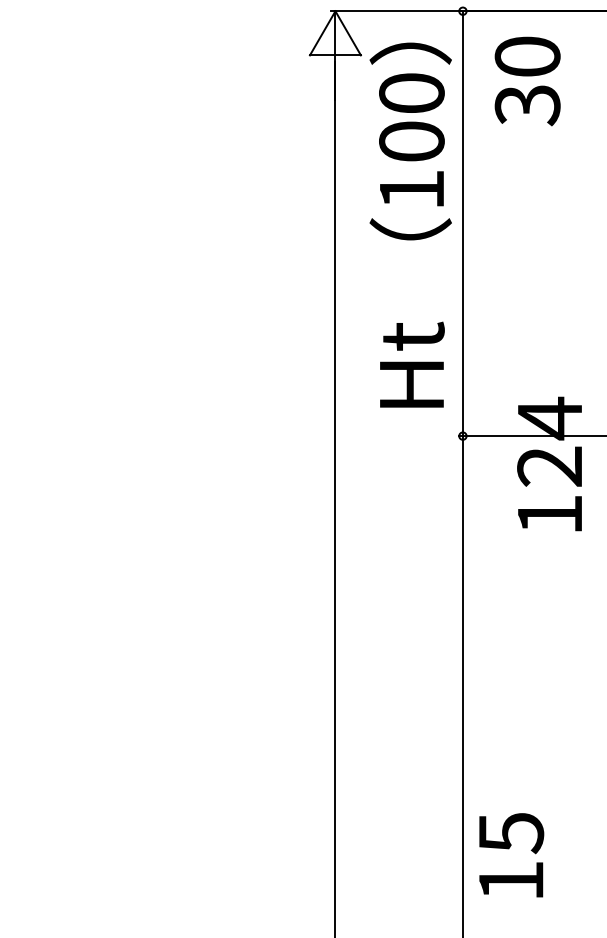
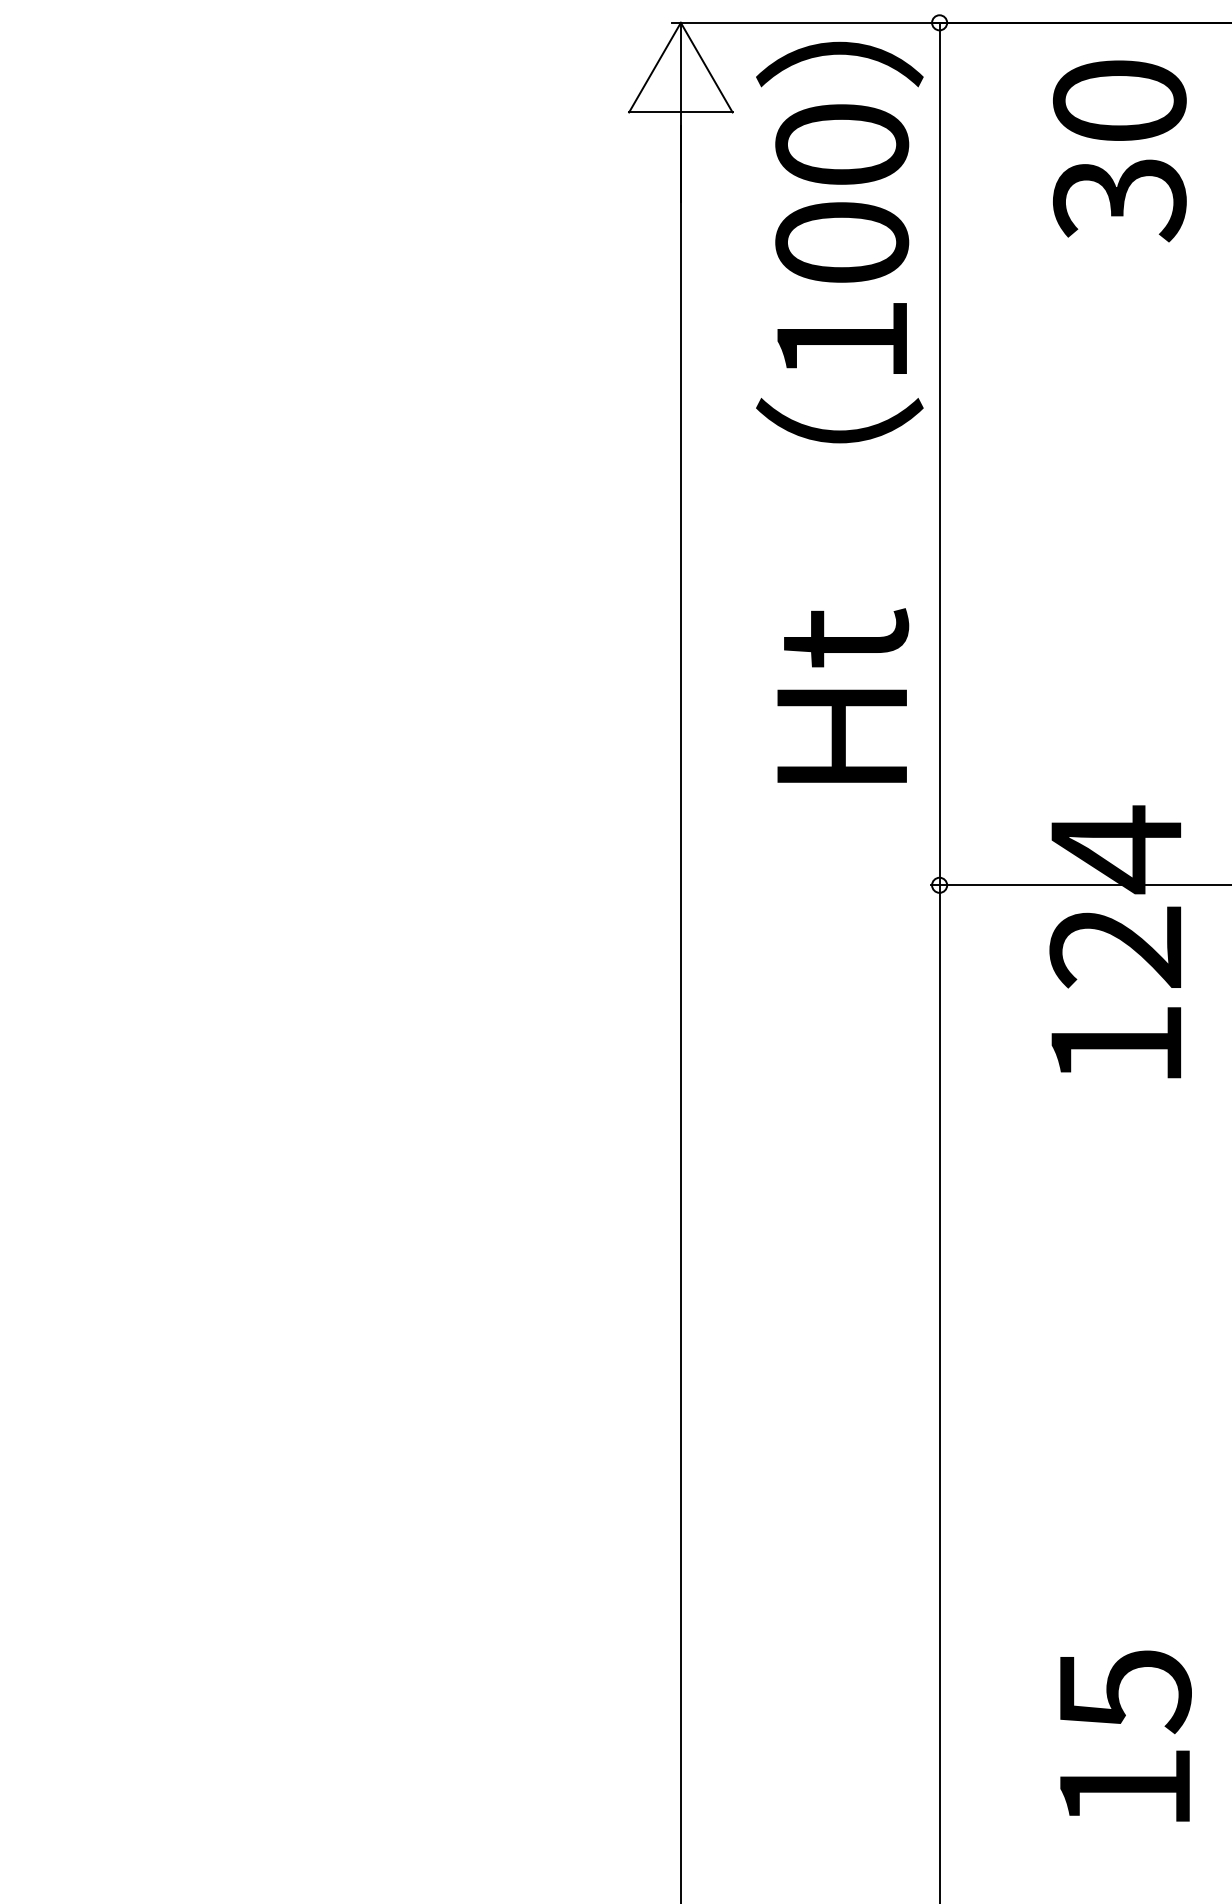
text: (527, 81) -> (1119, 151), moved
text: (410, 224) -> (839, 411), moved
text: (511, 855) -> (1125, 1736), moved

